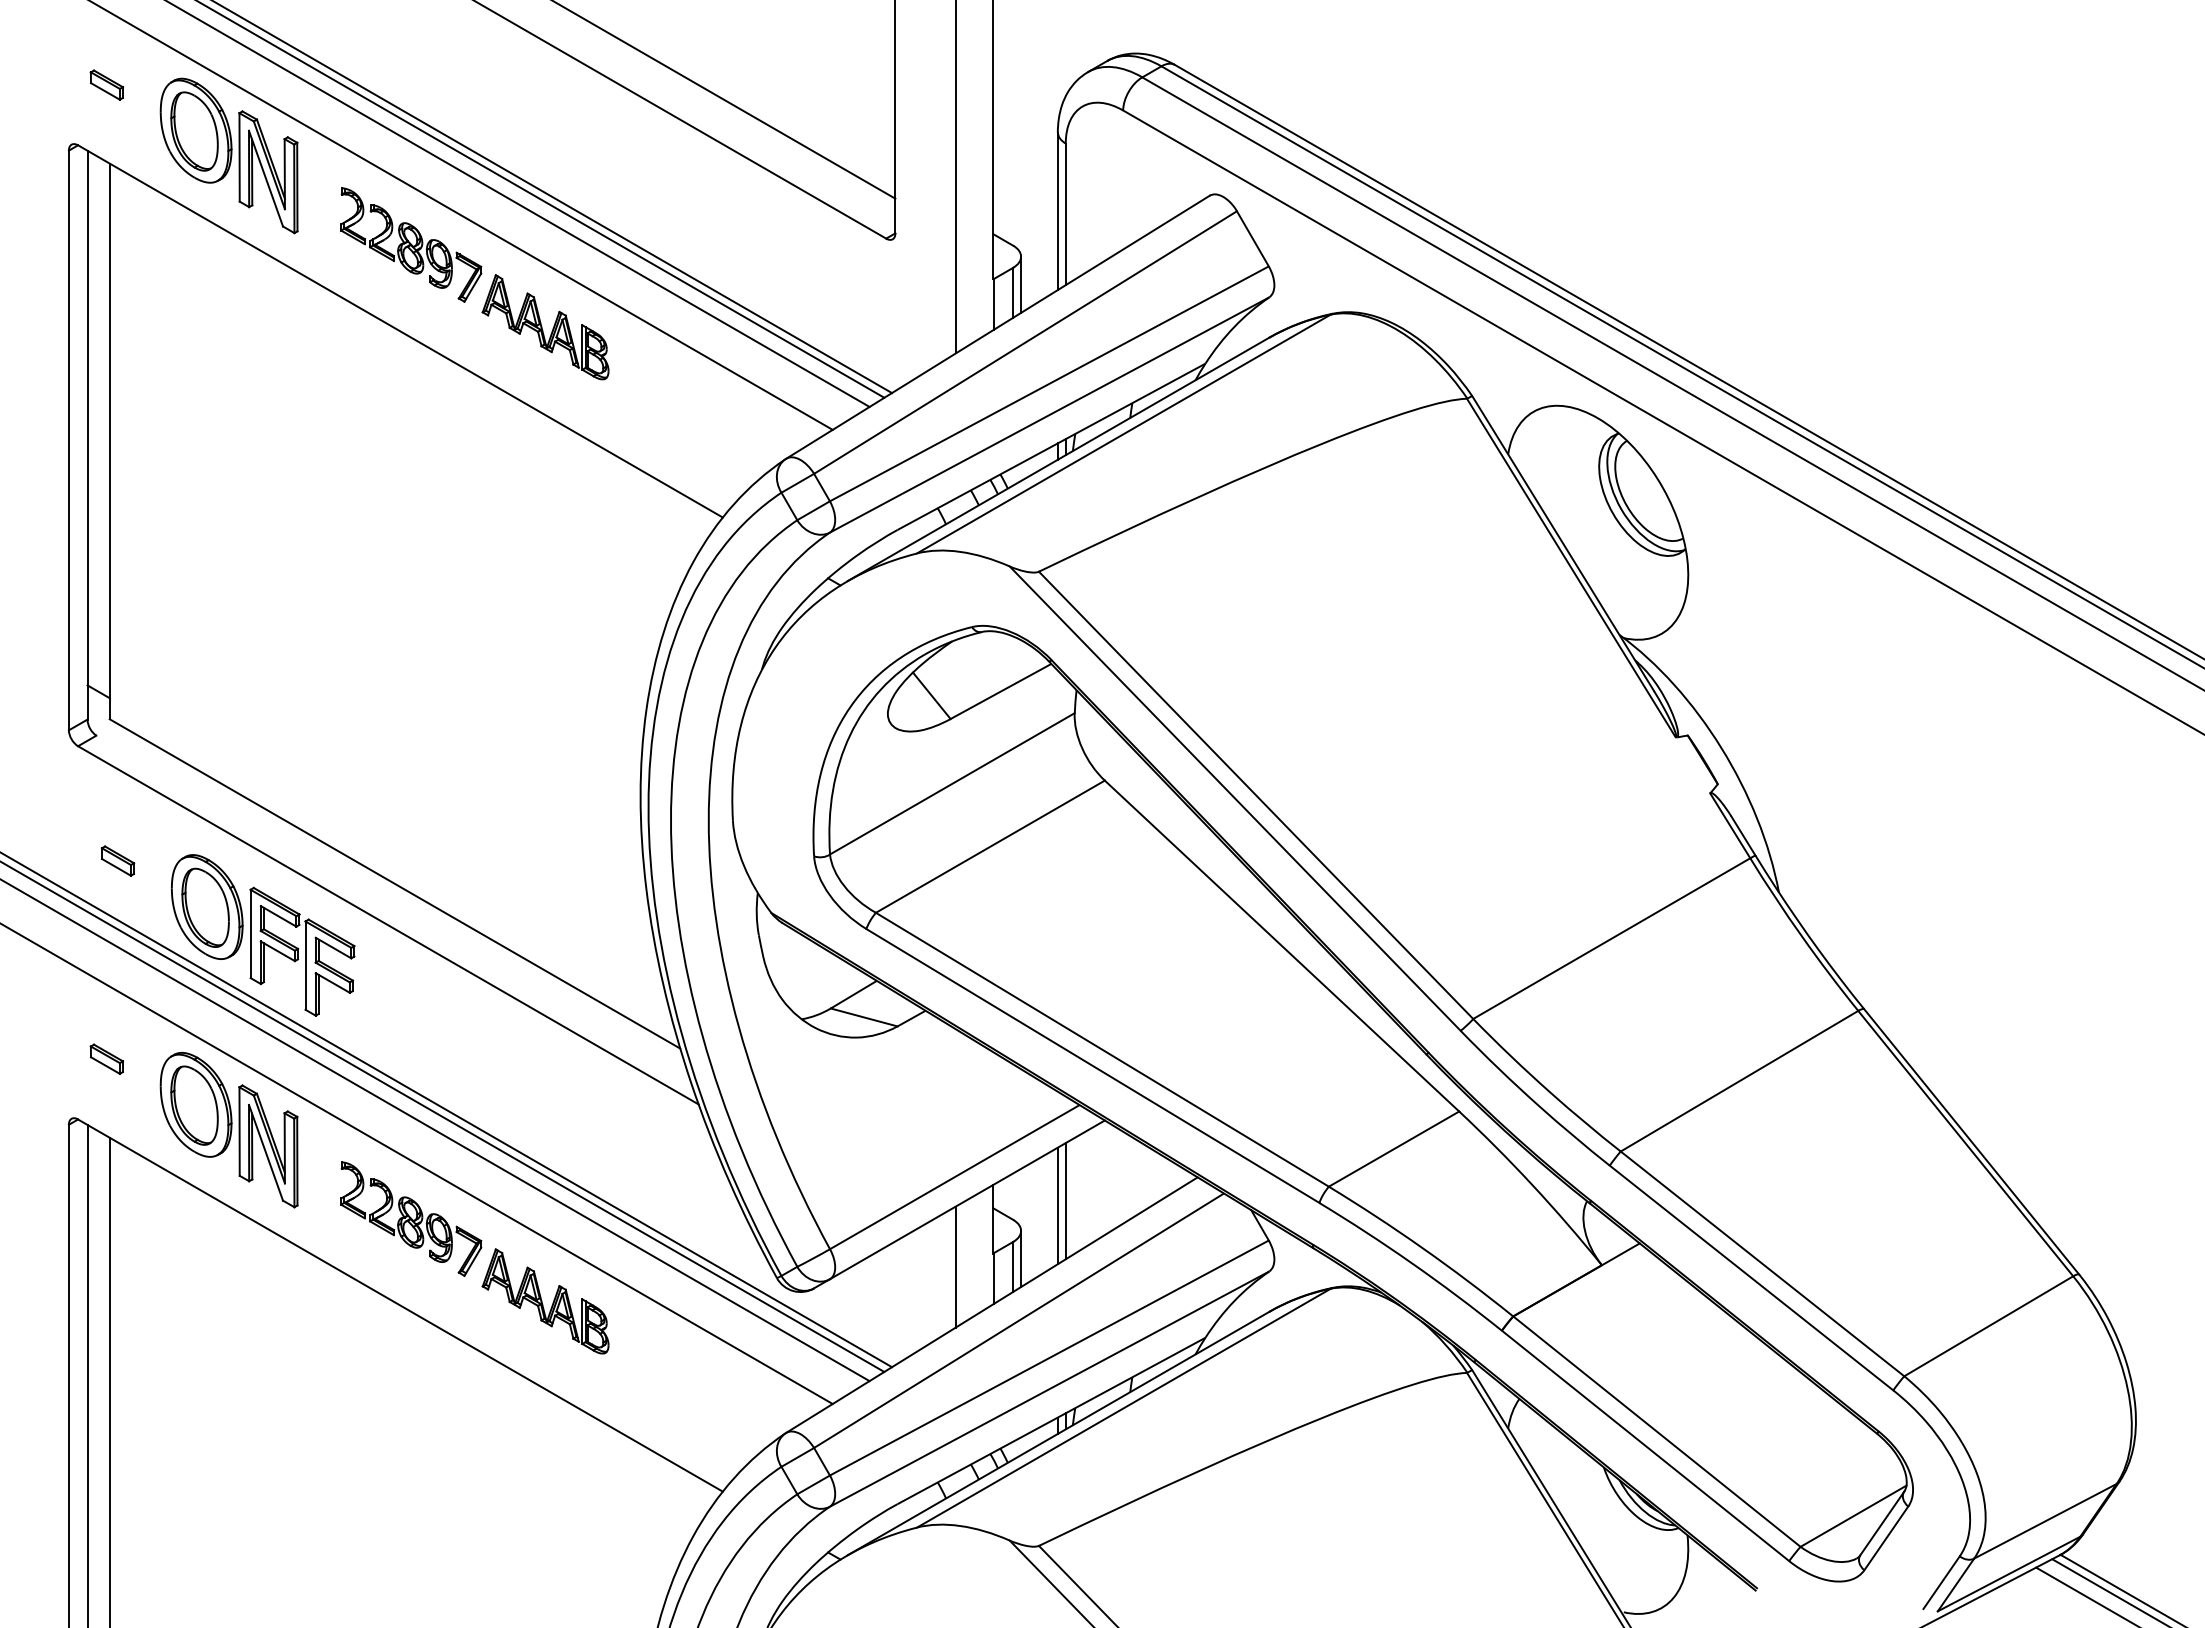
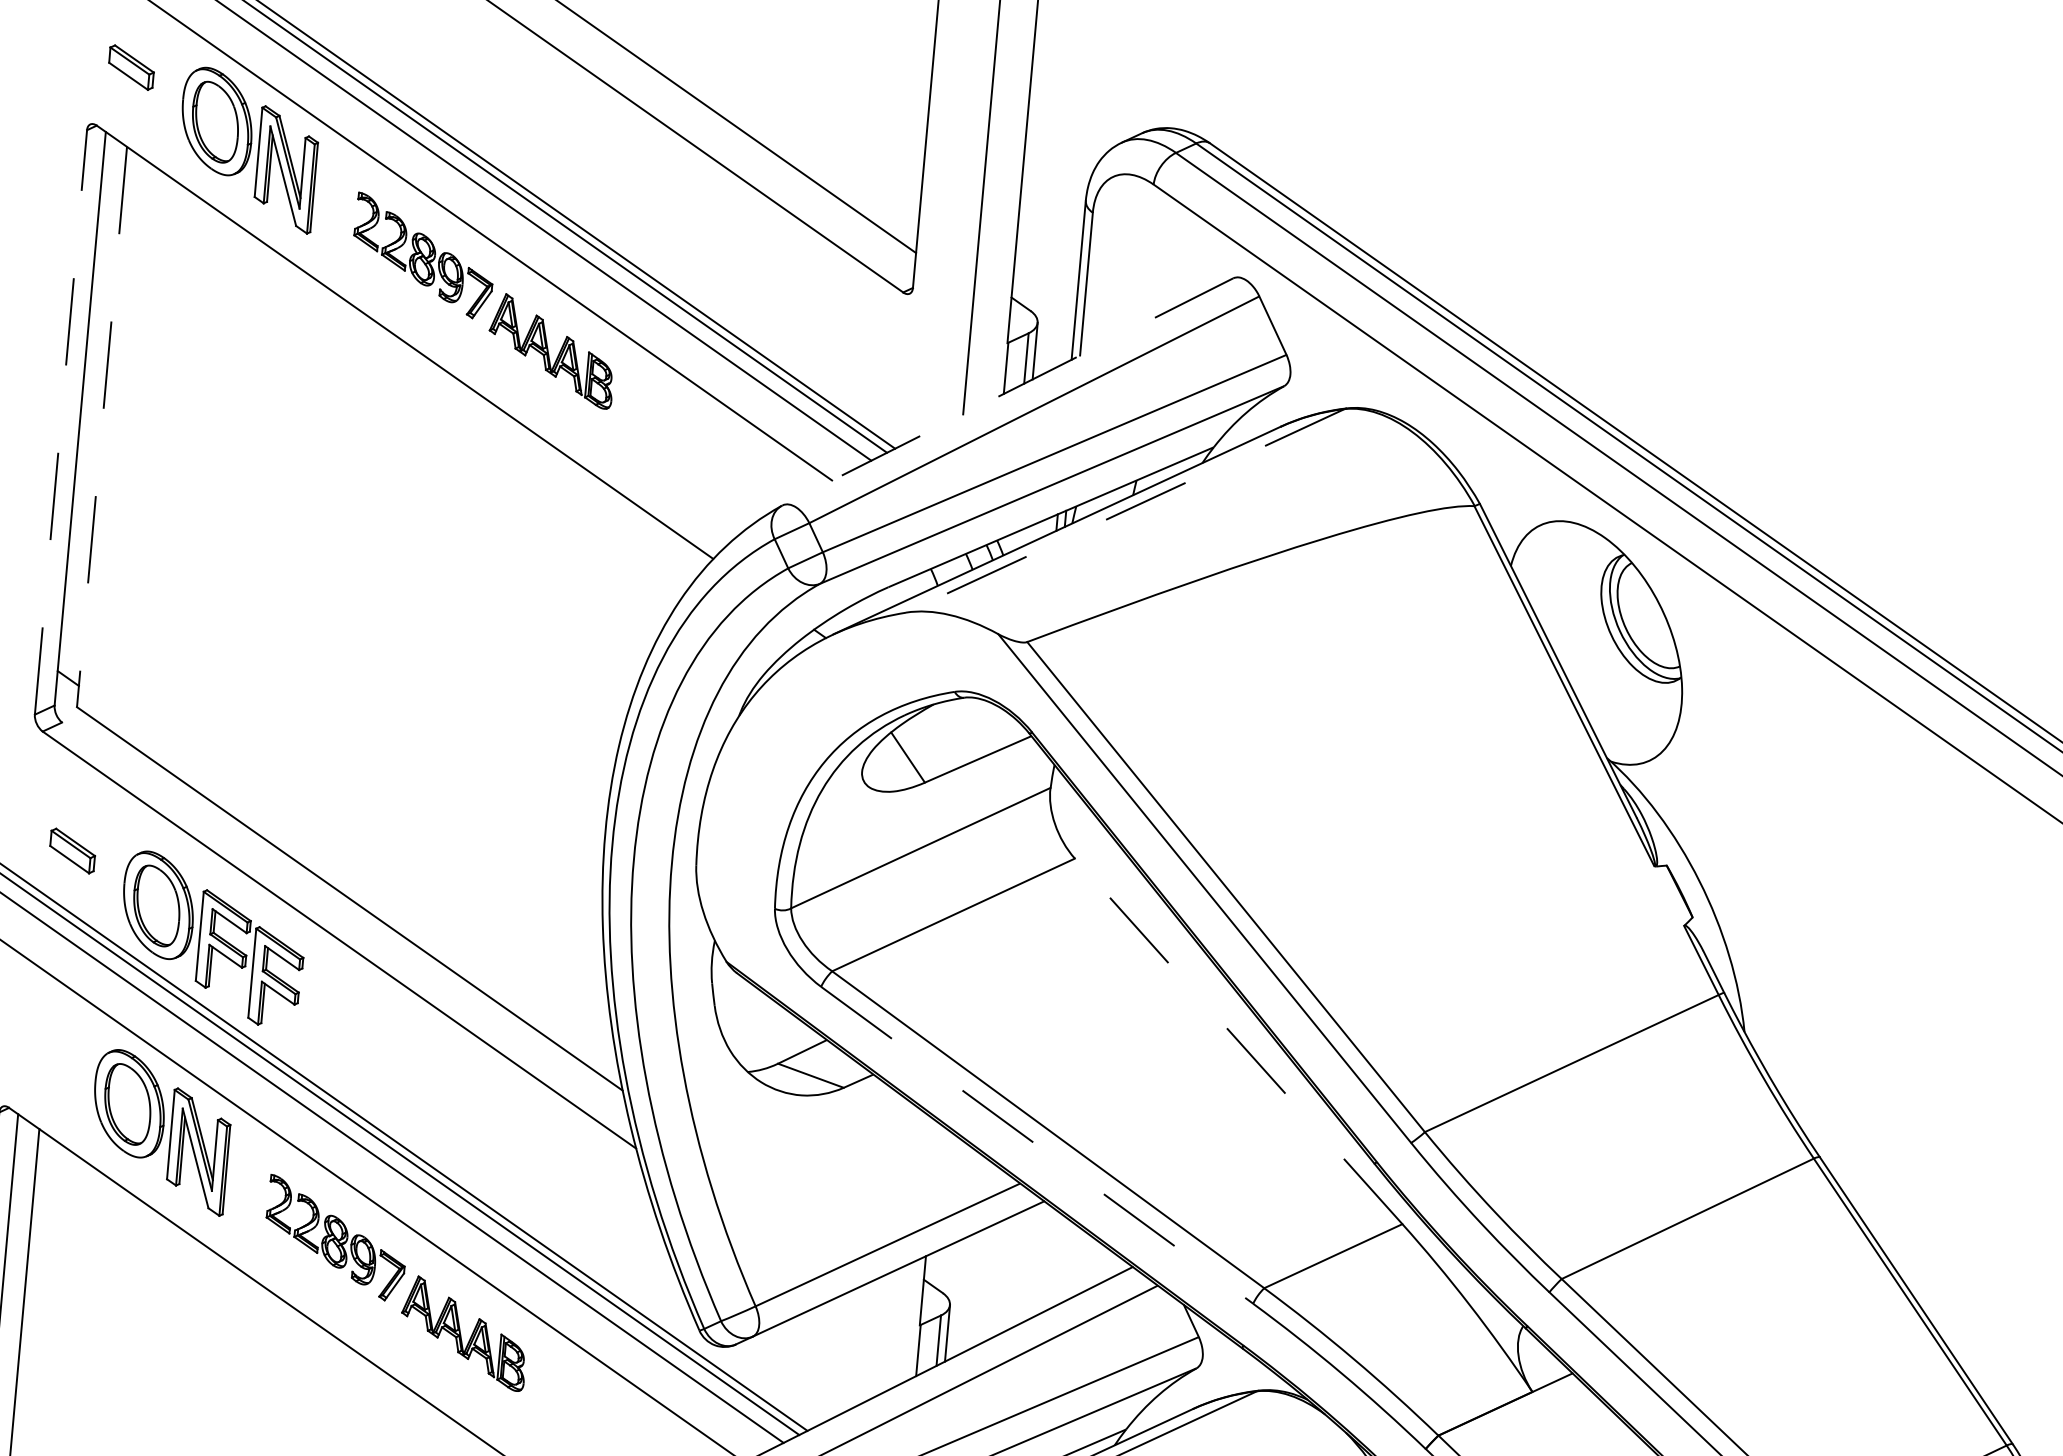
part: (106, 84) -> (130, 66), size x1.4
line: (997, 327) -> (1007, 392), solid -> dashed
line: (1123, 434) -> (1124, 511), solid -> dashed
line: (68, 440) -> (60, 422), solid -> dashed
line: (109, 441) -> (101, 427), solid -> dashed
part: (117, 860) -> (72, 850), size x1.4
line: (1281, 945) -> (1238, 1040), solid -> dashed
part: (106, 1058) -> (43, 1048), removed
line: (1092, 1066) -> (1036, 1145), solid -> dashed
line: (1065, 1201) -> (997, 1279), removed
line: (1057, 1205) -> (988, 1282), removed
line: (955, 1266) -> (880, 1335), removed

